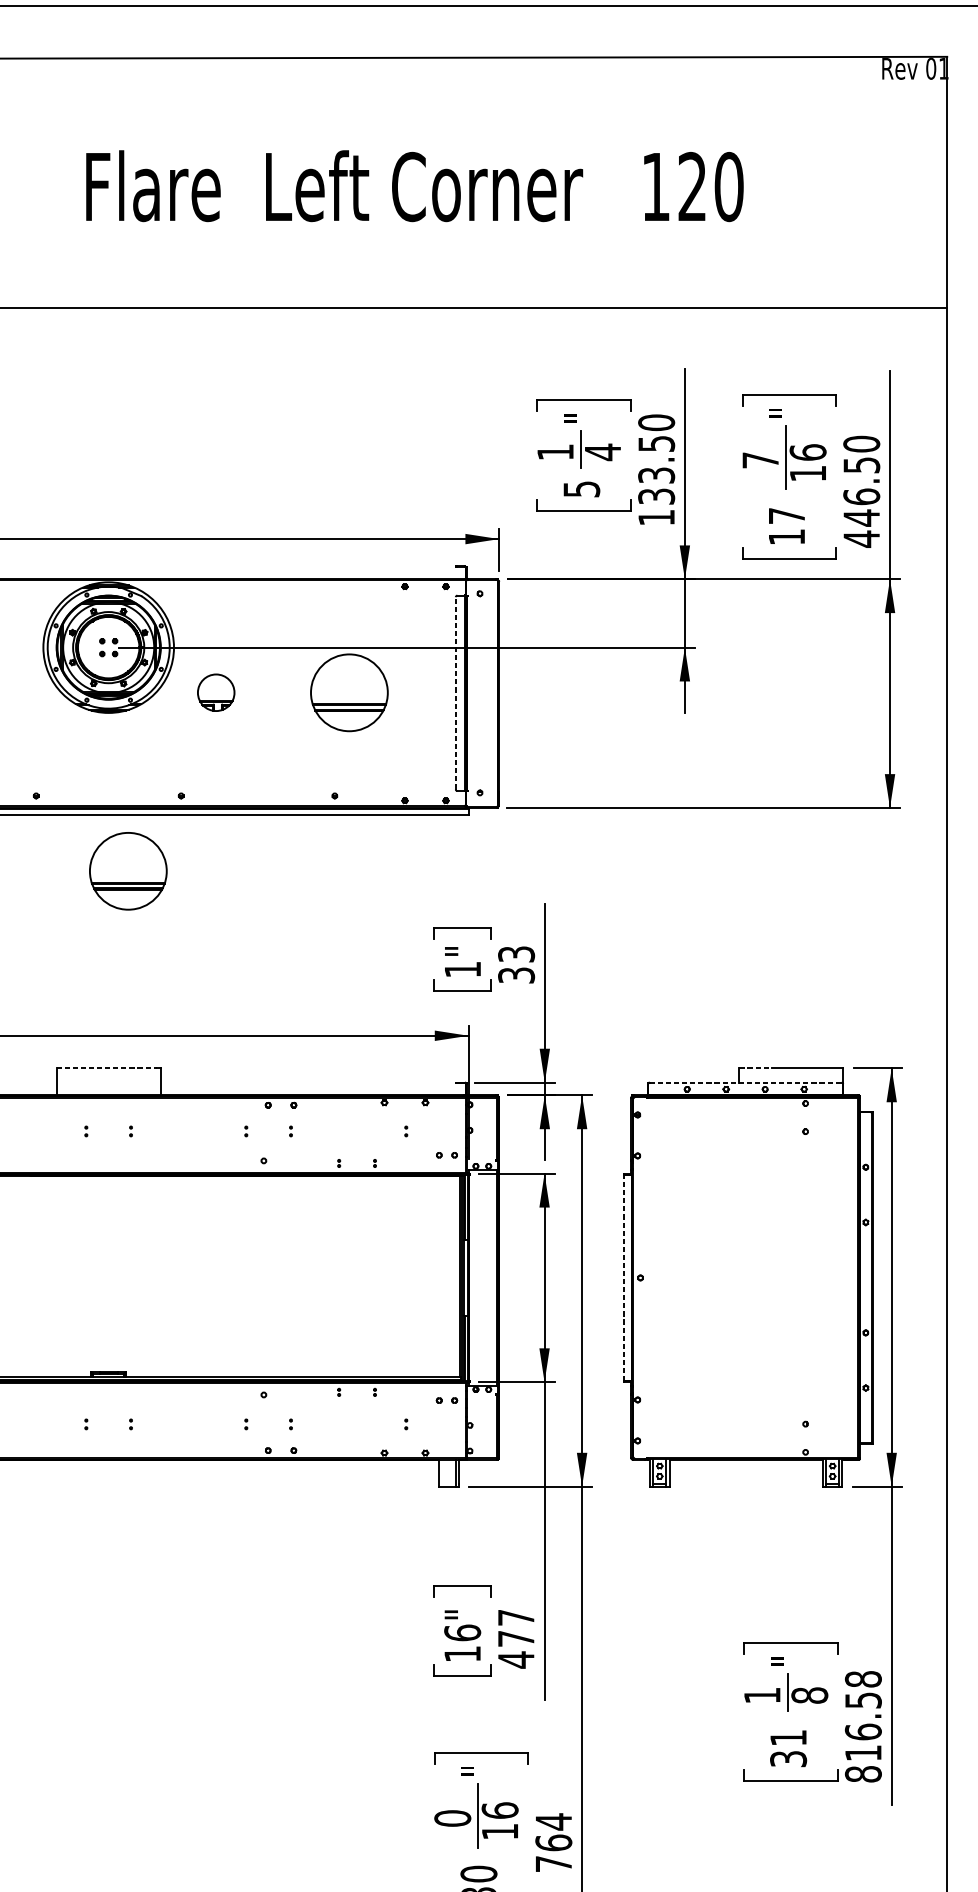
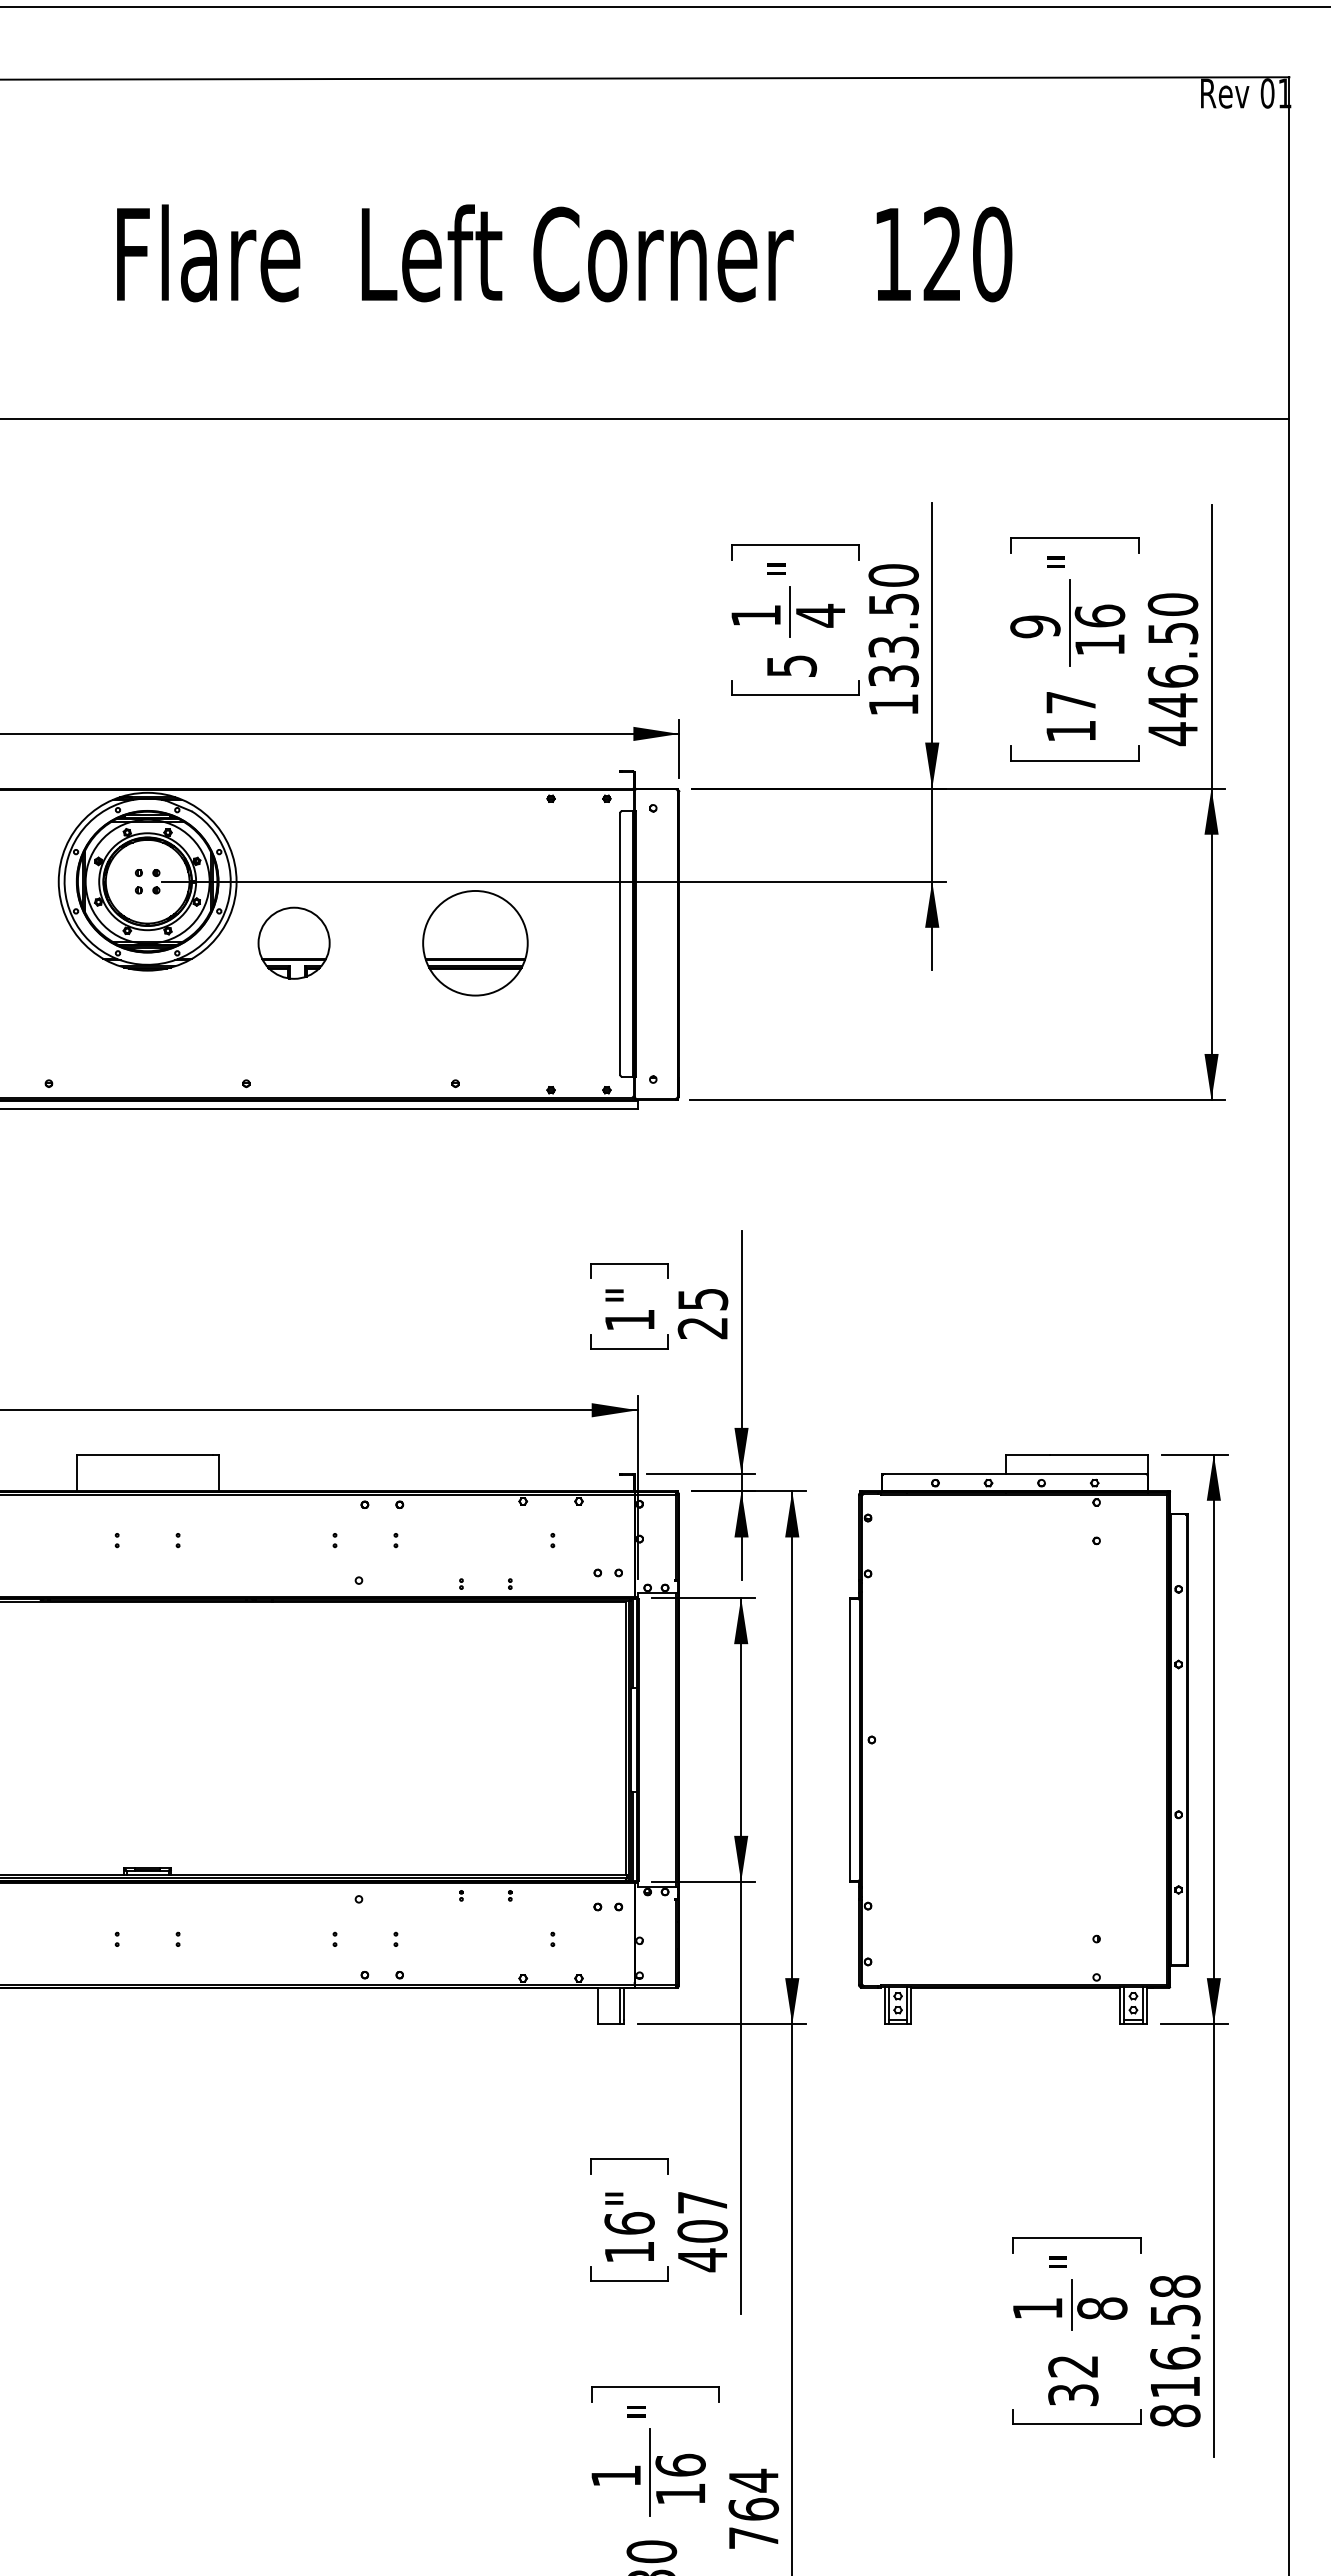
text: (760, 460) -> (1035, 626), 7 -> 9
part: (215, 692) -> (293, 942), size x1.43
line: (455, 692) -> (620, 943), dashed -> solid
part: (128, 871) -> (174, 1186), removed
text: (516, 964) -> (702, 1313), 33 -> 25
line: (107, 1068) -> (145, 1454), dashed -> solid
line: (755, 1068) -> (1028, 1454), dashed -> solid
line: (746, 1082) -> (1015, 1473), dashed -> solid
line: (624, 1278) -> (849, 1740), dashed -> solid
text: (516, 1638) -> (702, 2231), 477 -> 407
text: (787, 1738) -> (1072, 2366), 31 -> 32
text: (453, 1818) -> (616, 2475), 0 -> 1

